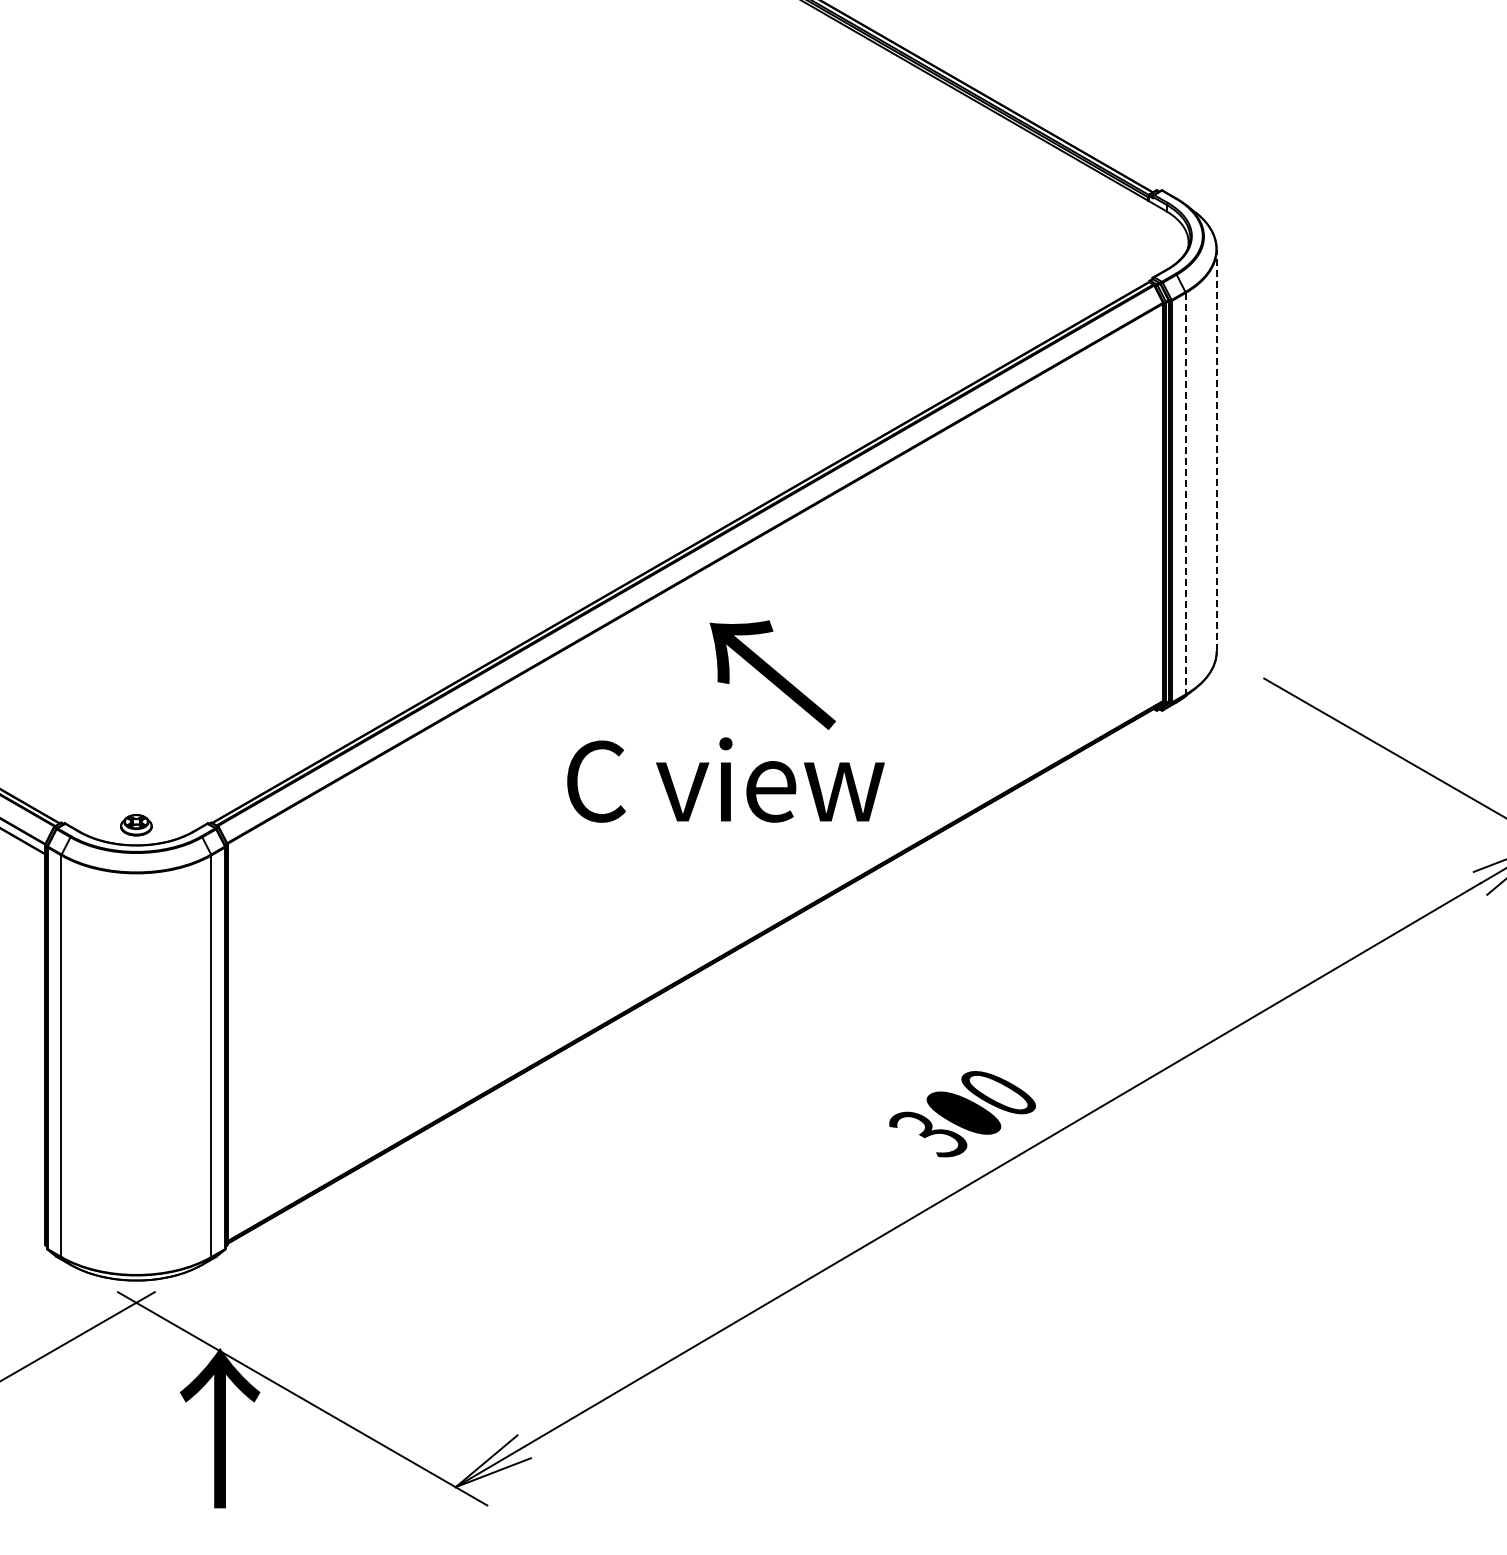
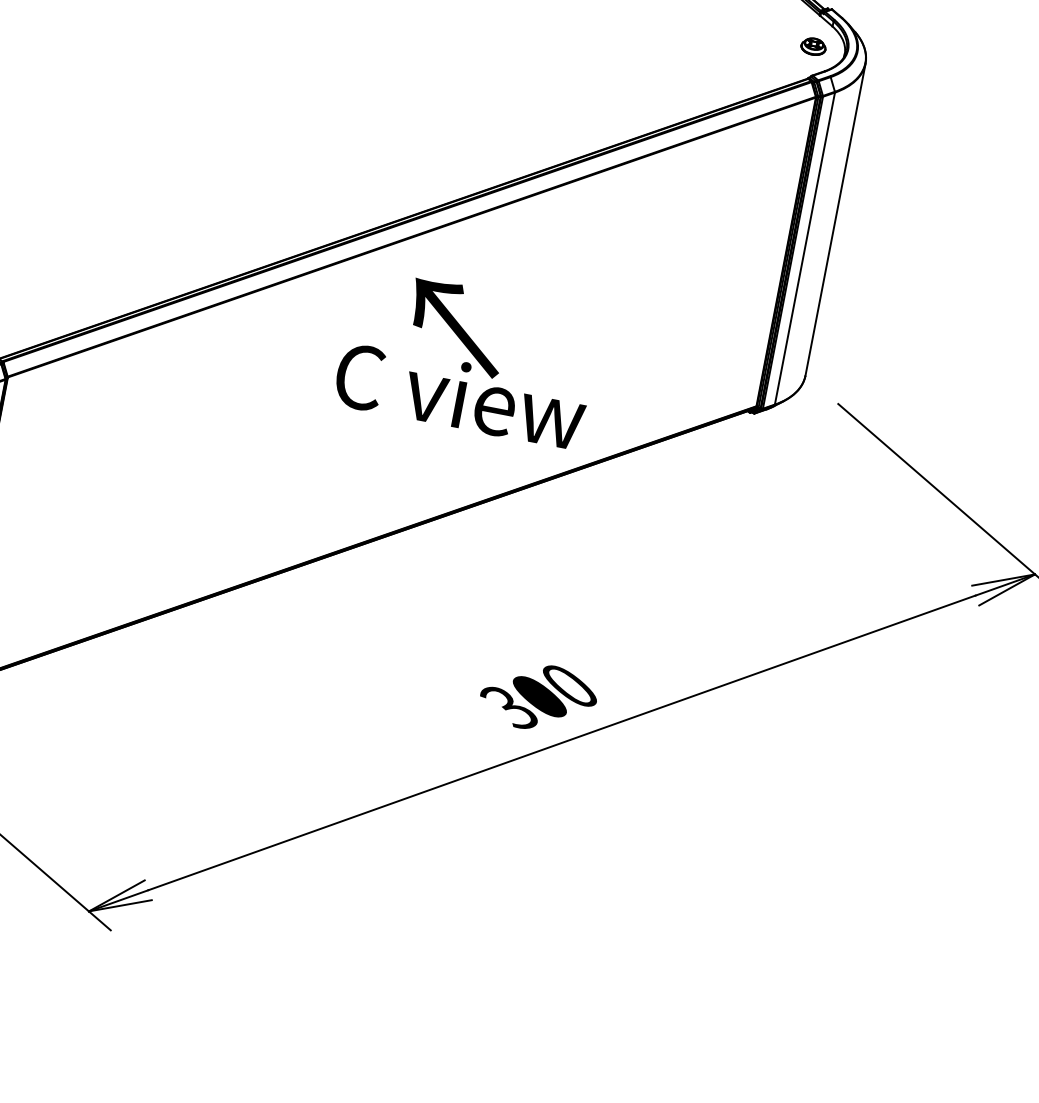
part: (1148, 240) -> (813, 46), added
line: (1216, 450) -> (835, 219), dashed -> solid
line: (1185, 493) -> (804, 248), dashed -> solid
text: (725, 779) -> (460, 394), moved

